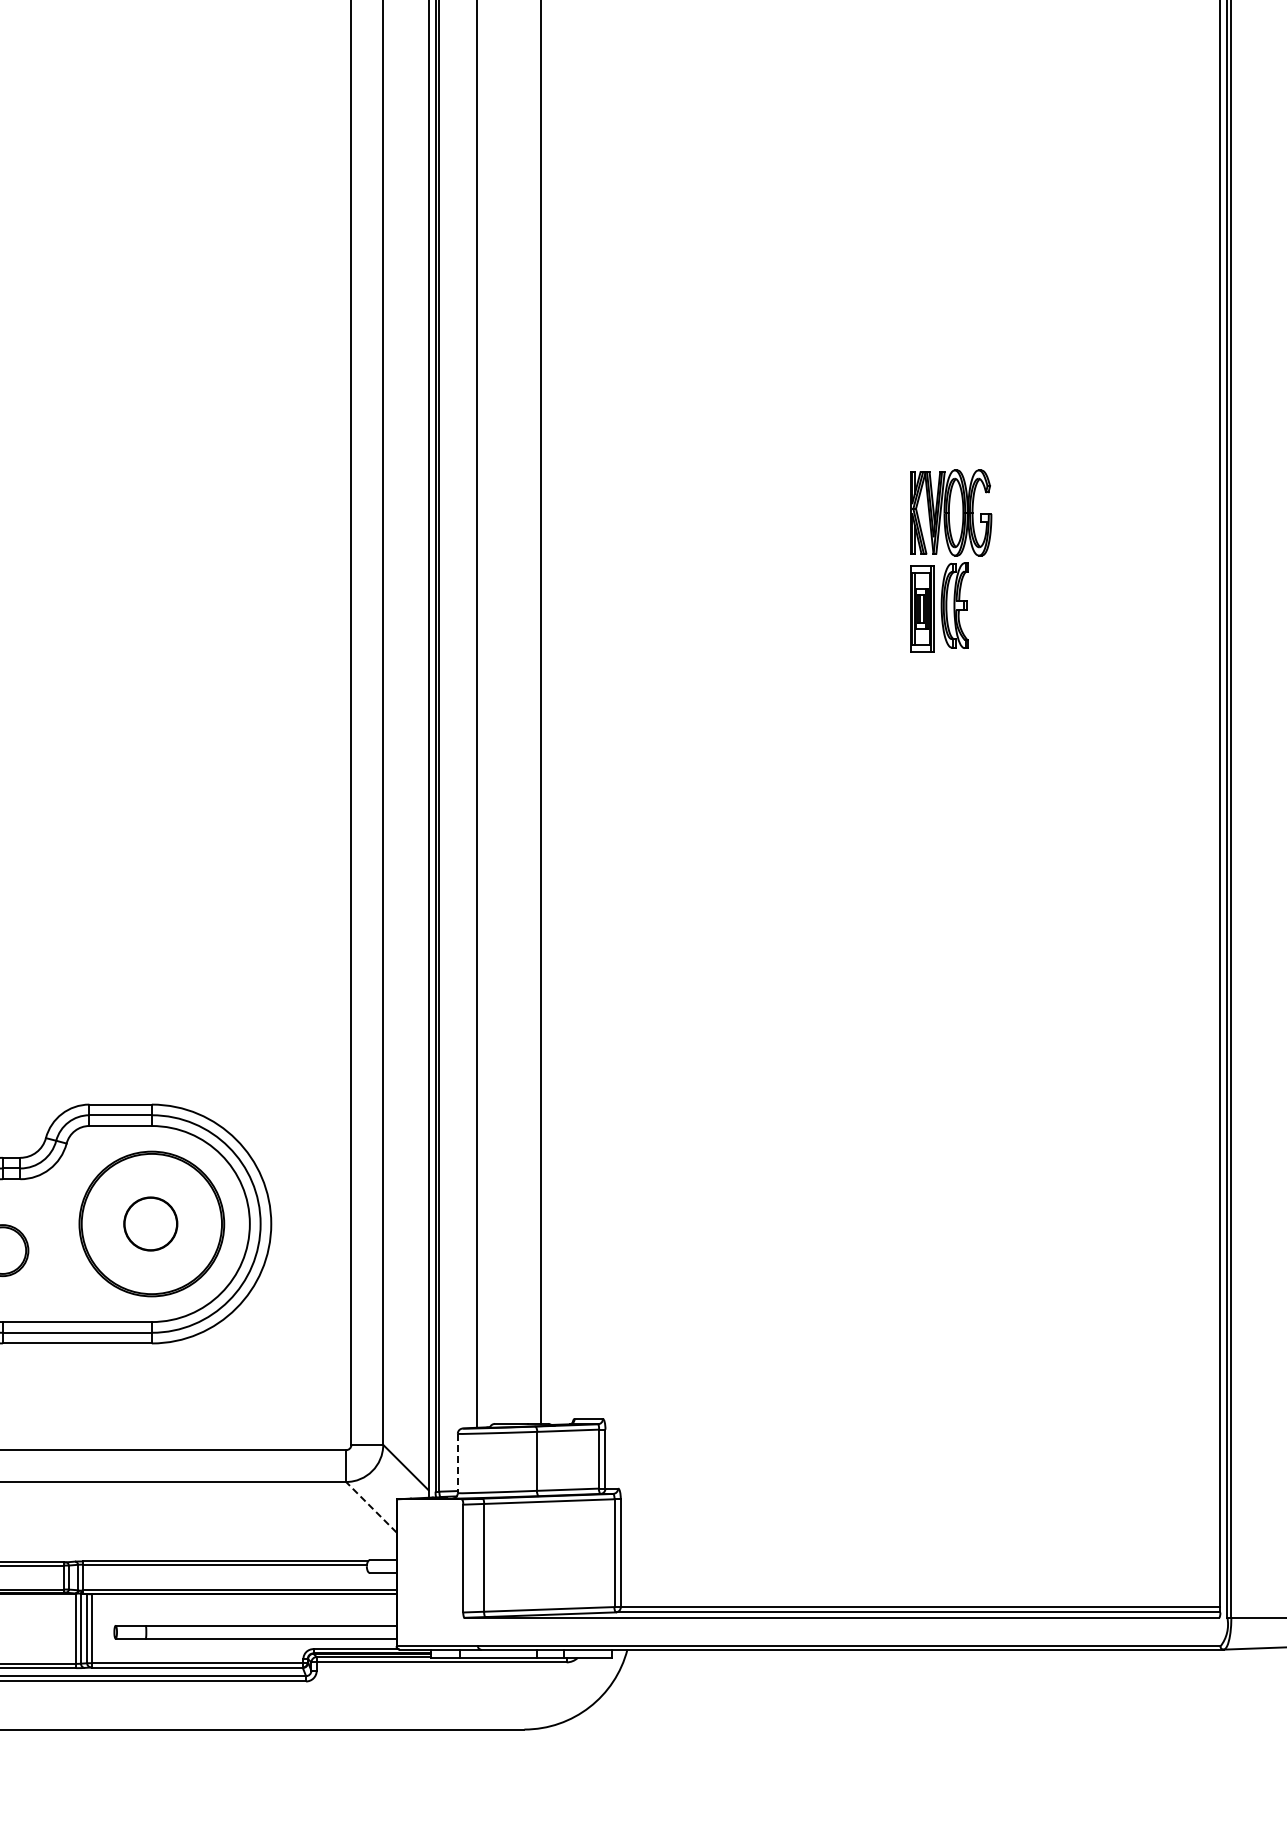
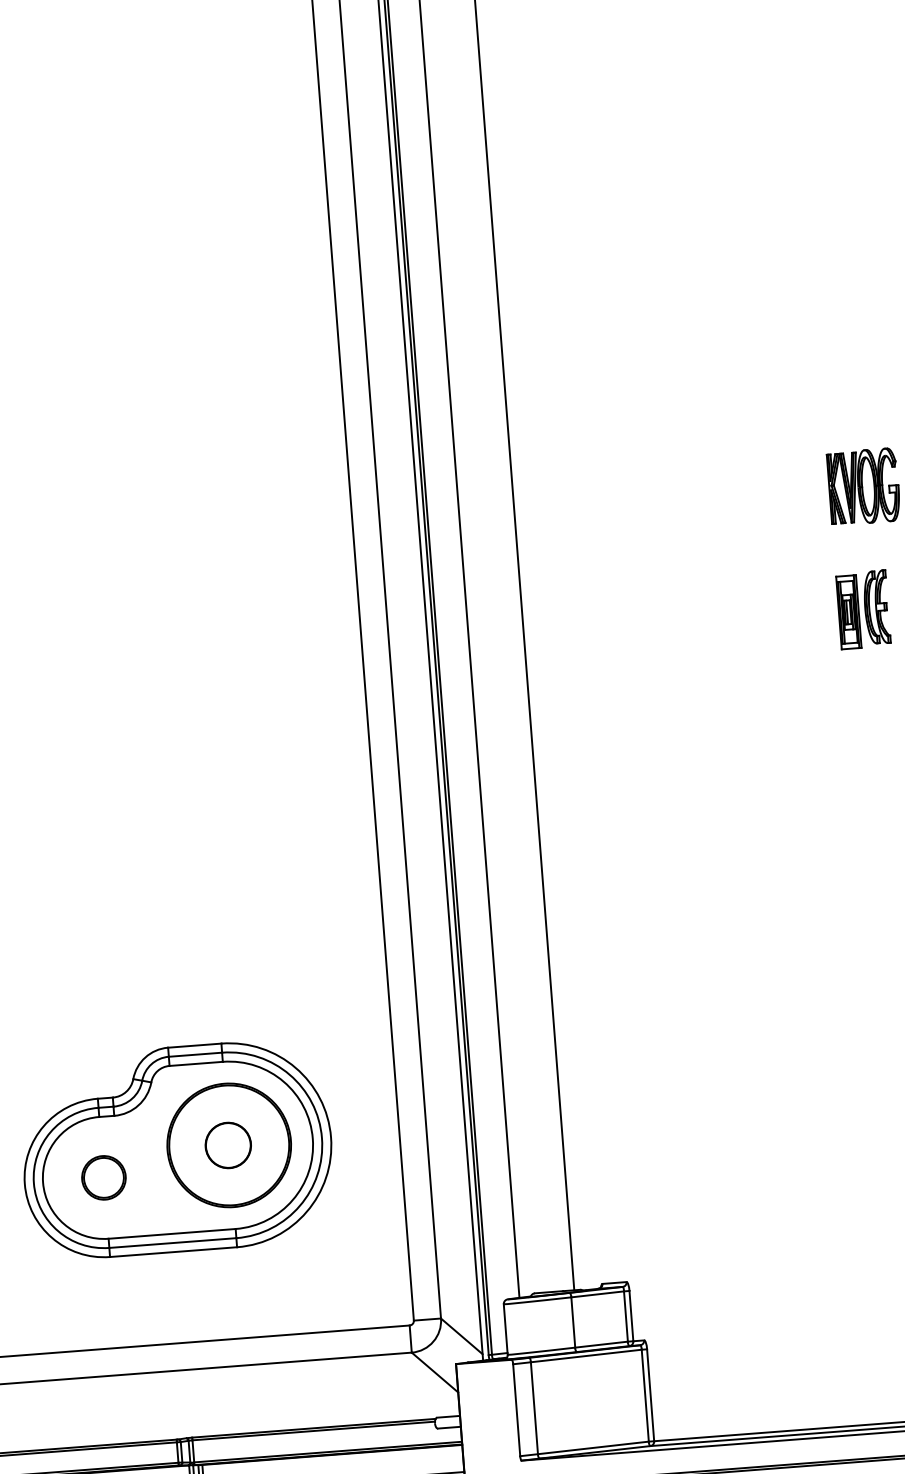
part: (939, 607) -> (863, 609), moved
line: (457, 1463) -> (505, 1329), dashed -> solid
line: (371, 1507) -> (435, 1372), dashed -> solid

